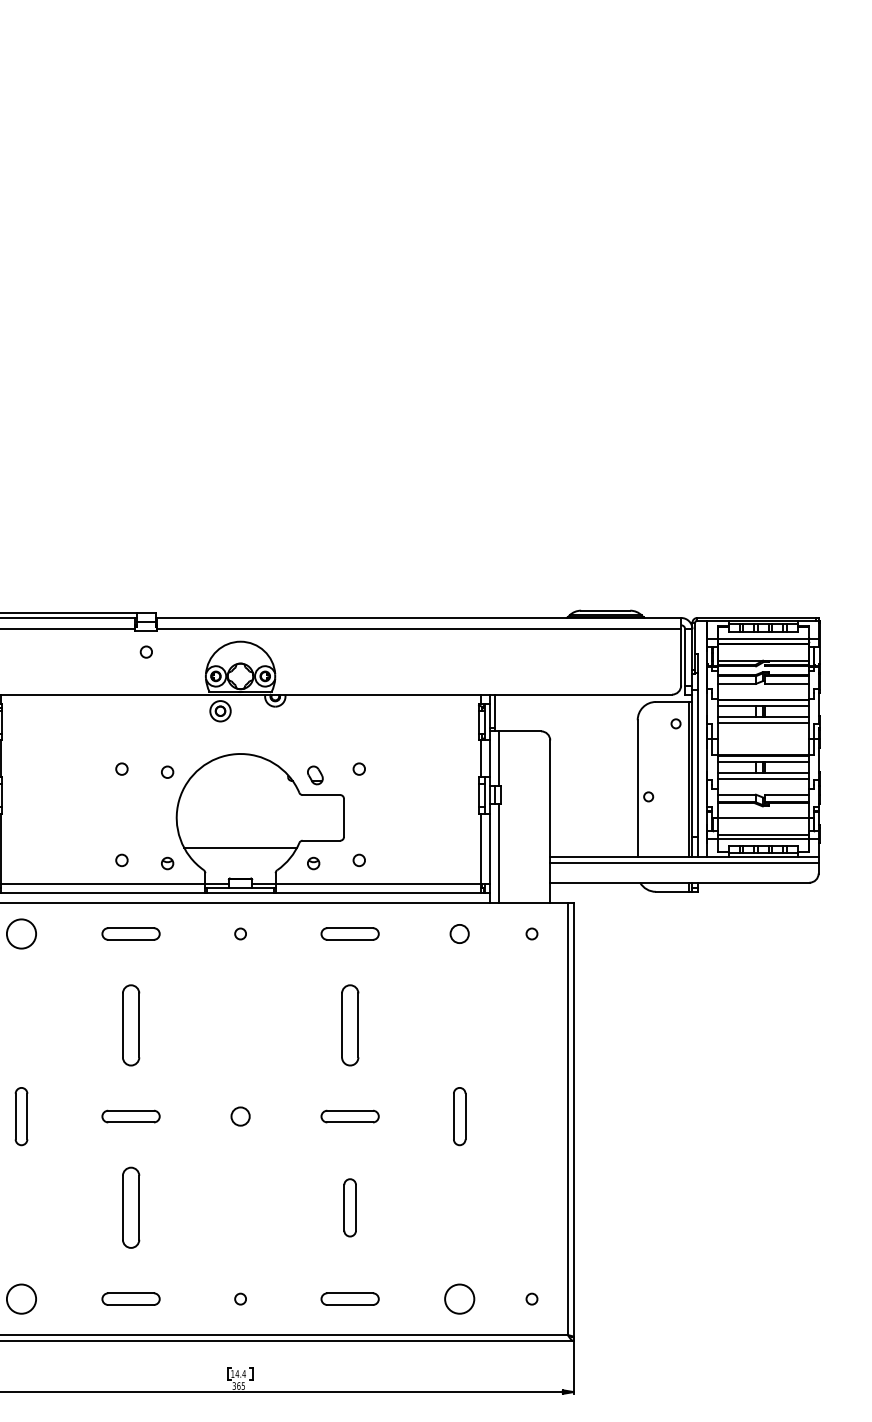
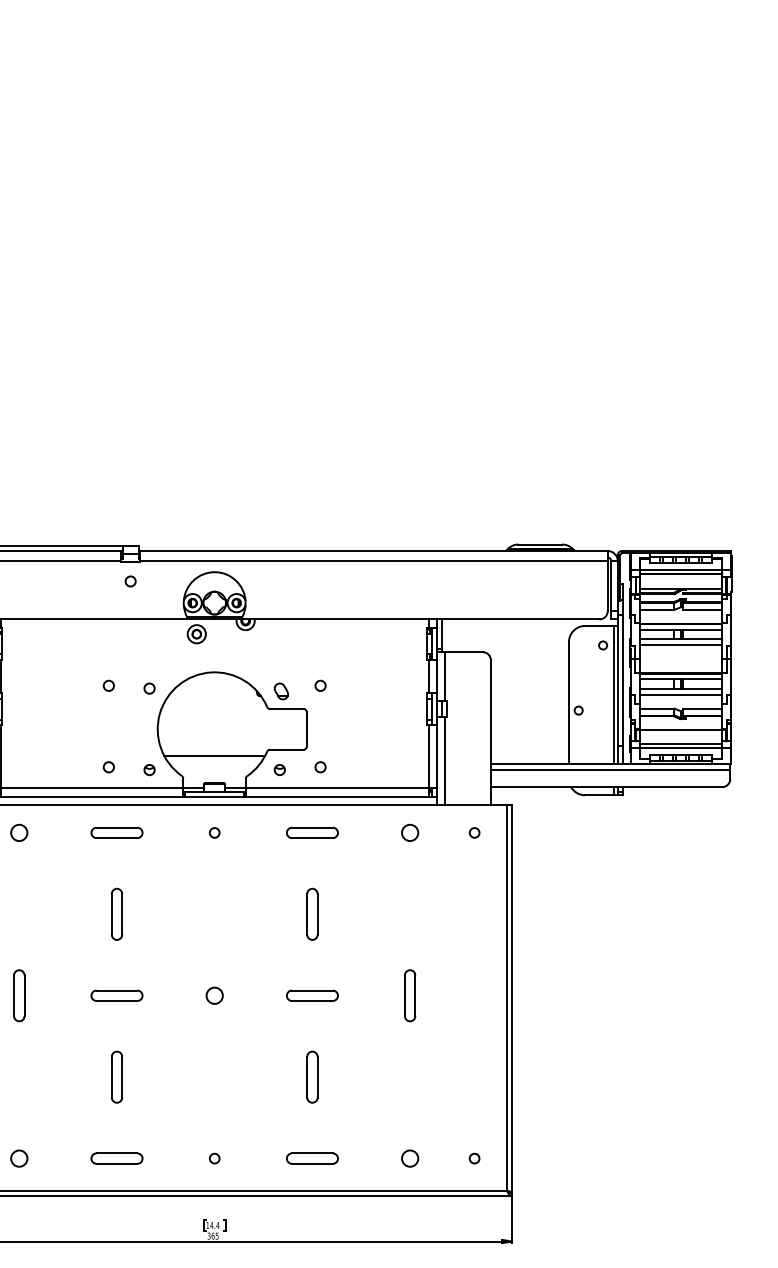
circle: (21, 933) -> (19, 832), size x0.62
part: (130, 1024) -> (116, 913), size x0.71
part: (349, 1024) -> (311, 913), size x0.71
part: (130, 1207) -> (116, 1076), size x0.71
circle: (21, 1299) -> (19, 1158), size x0.62
circle: (459, 1299) -> (409, 1158), size x0.62

